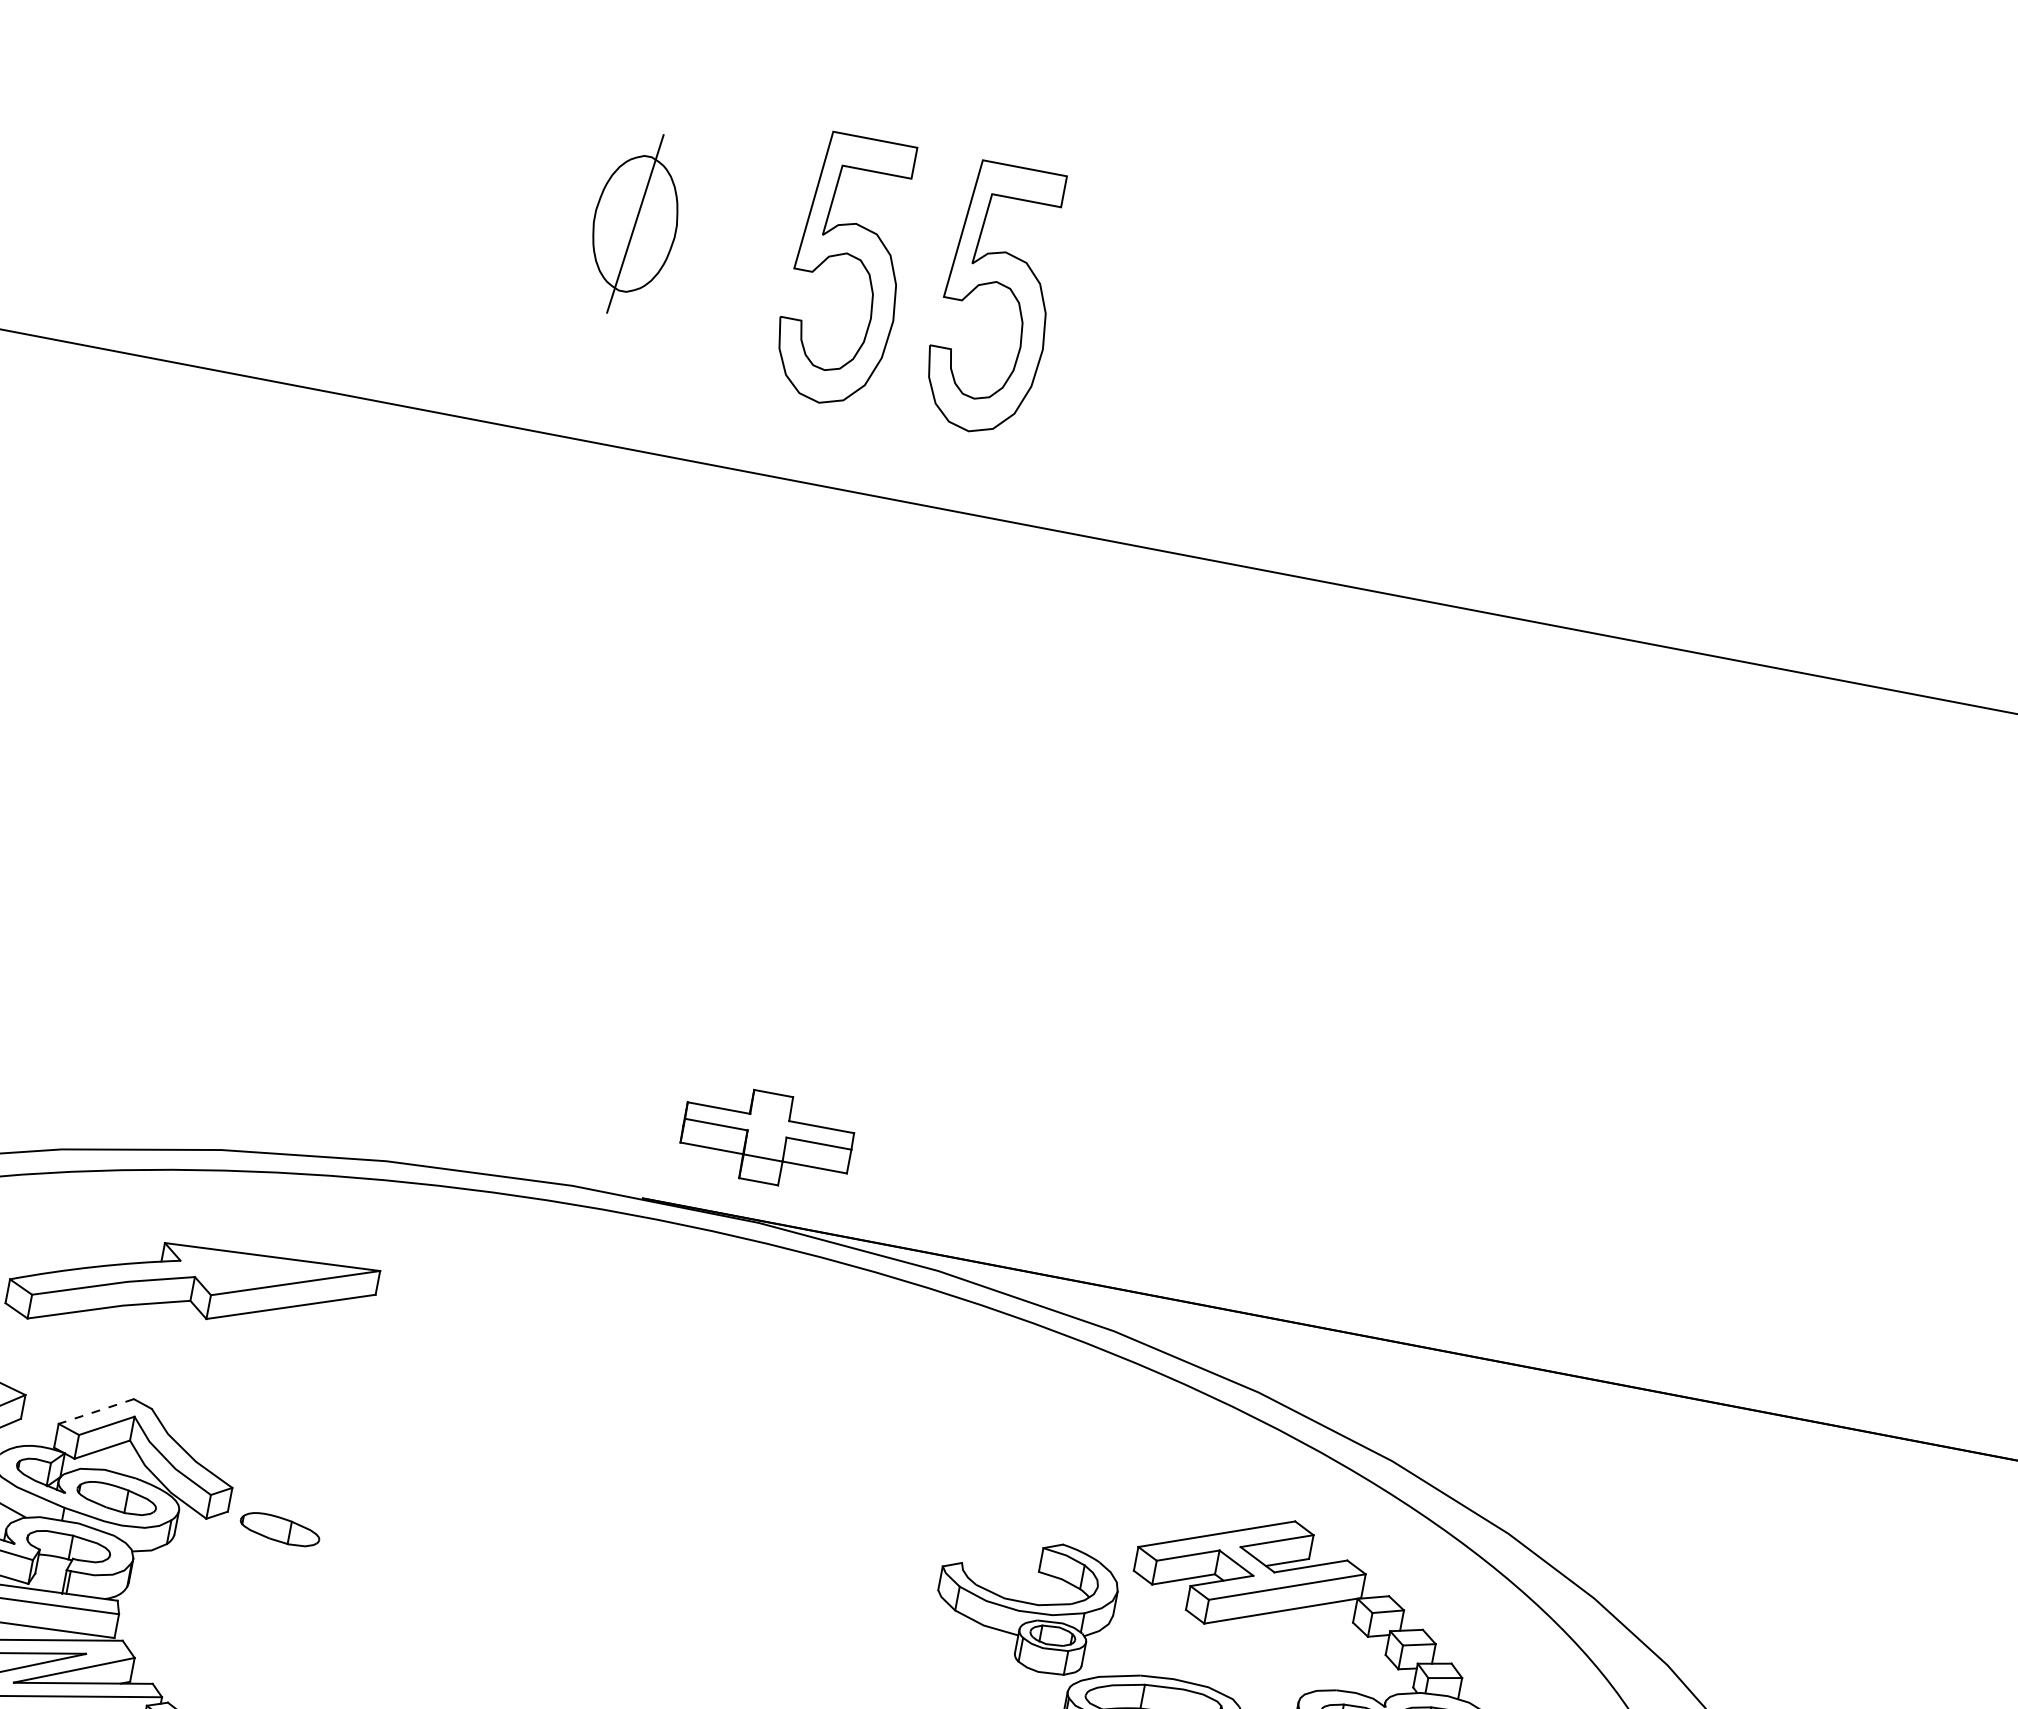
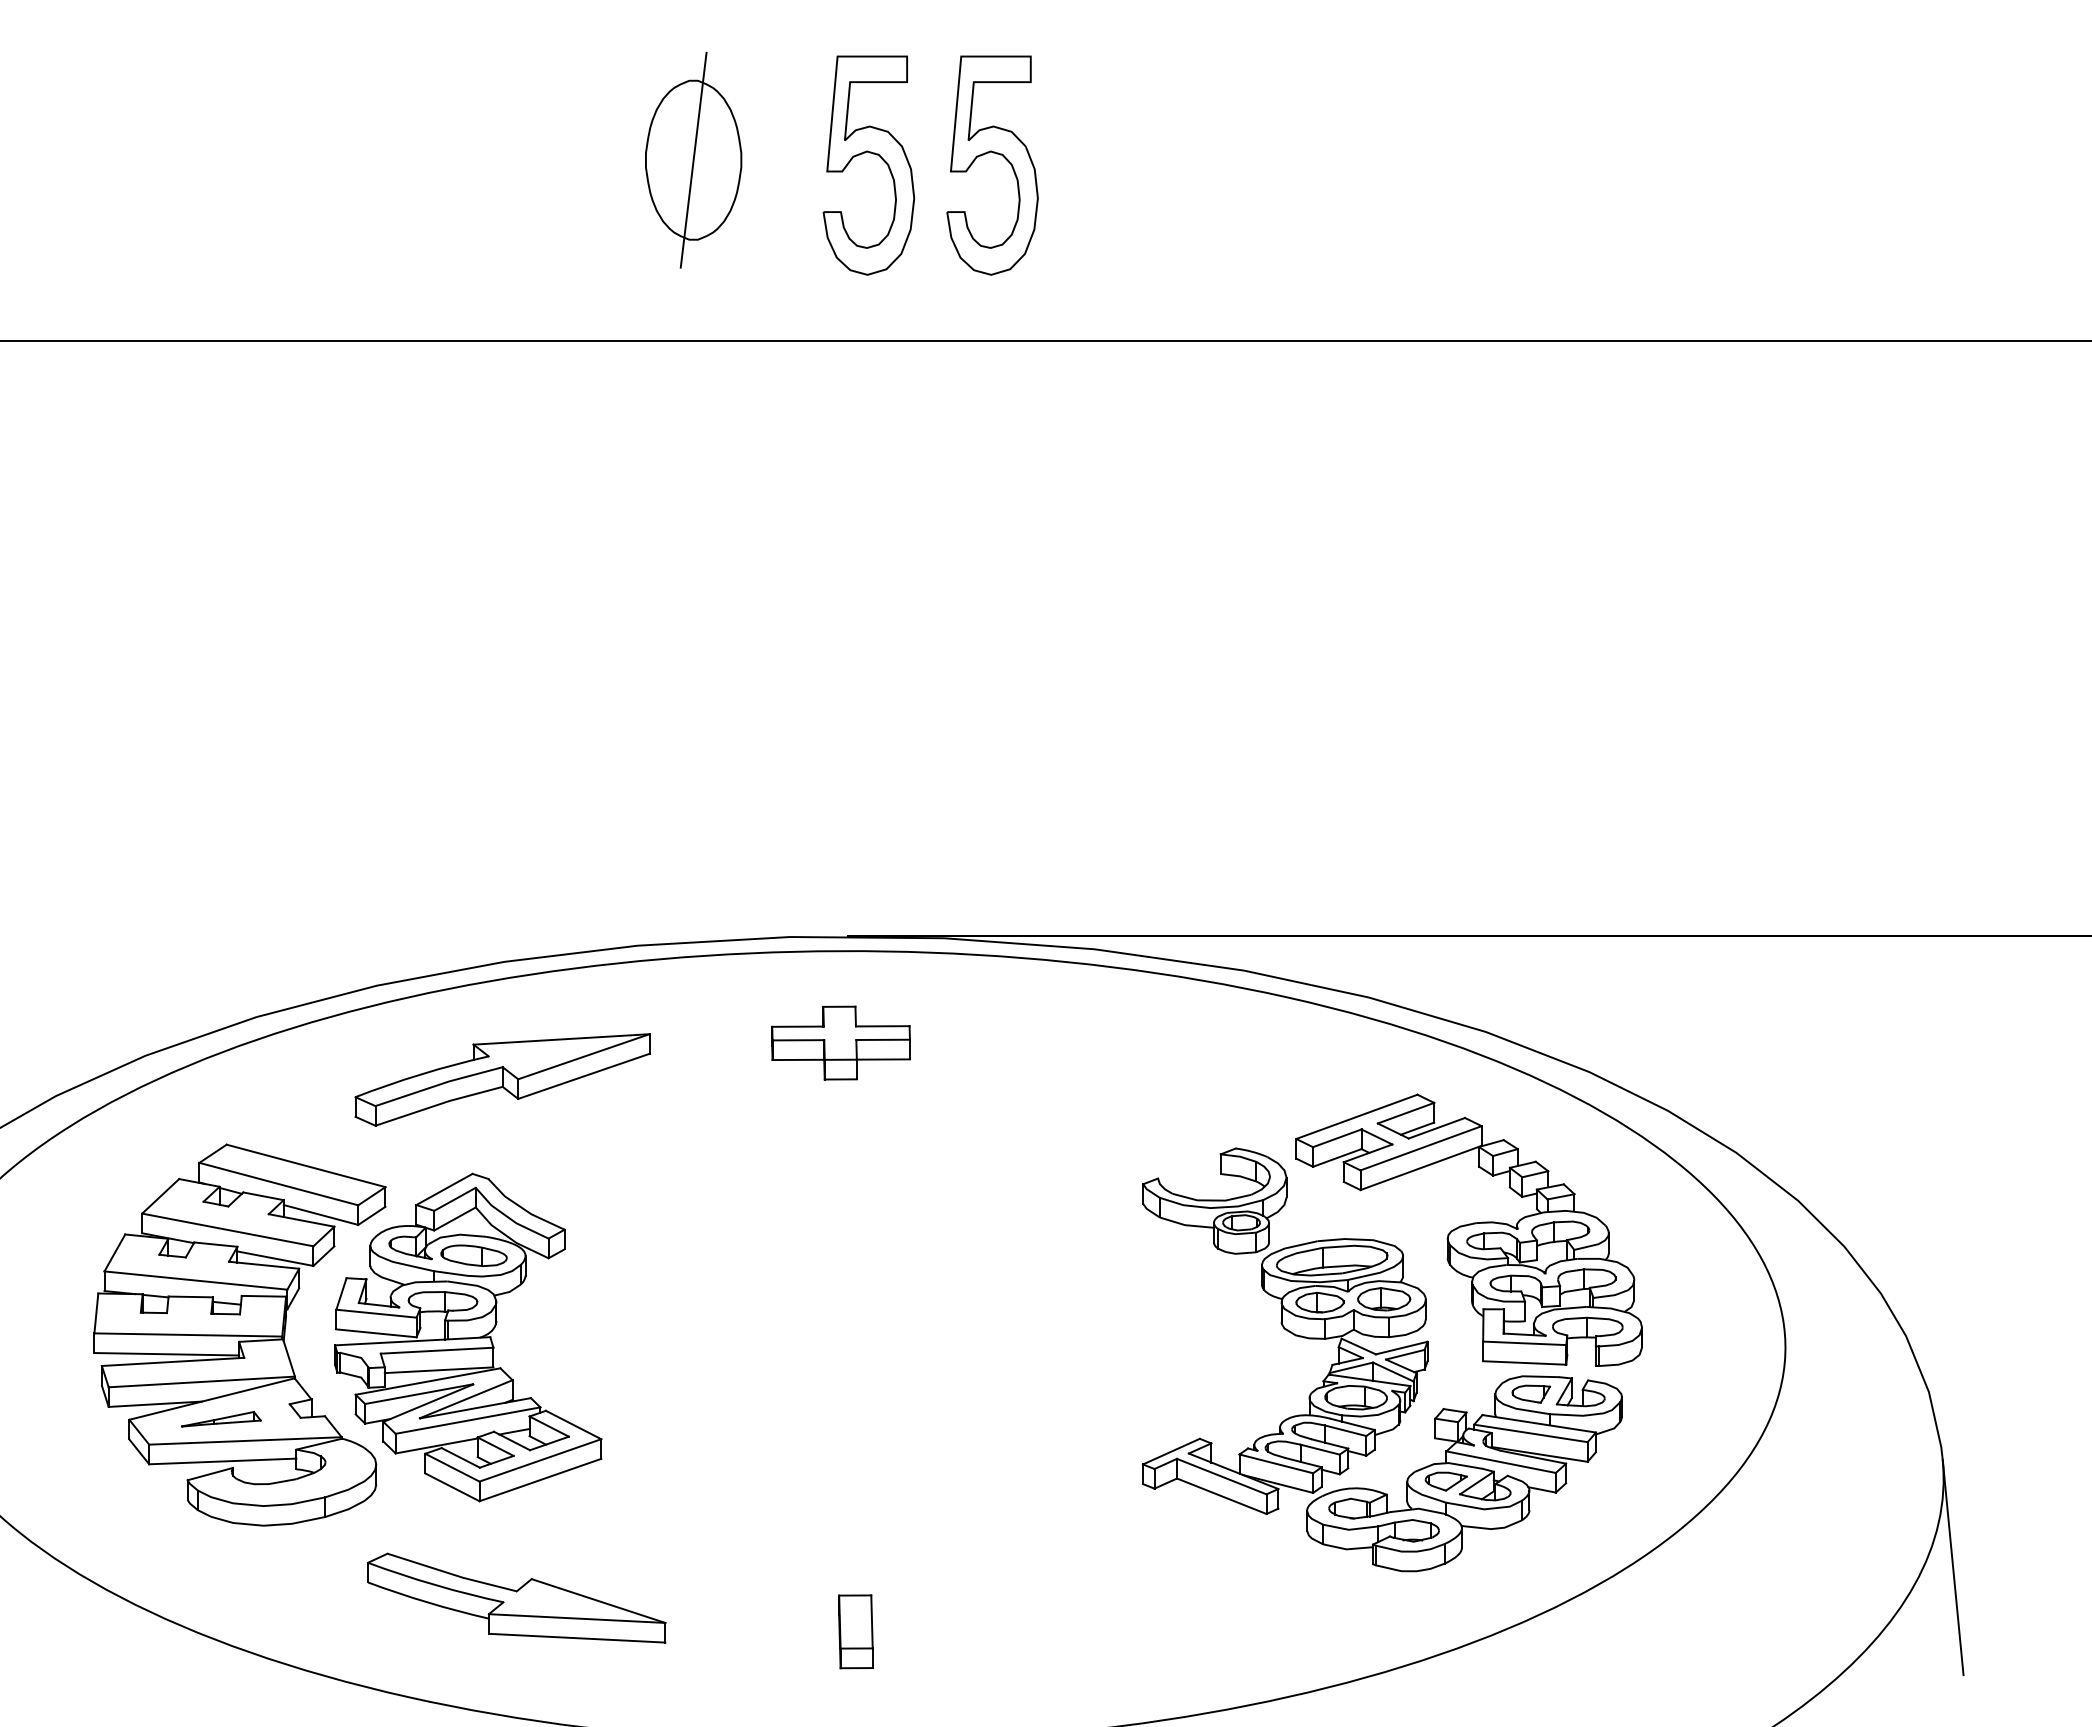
part: (635, 223) -> (693, 159), size x1.43
part: (766, 1137) -> (840, 1042), moved
line: (96, 1411) -> (444, 1189), dashed -> solid
part: (279, 1529) -> (608, 1255), removed

